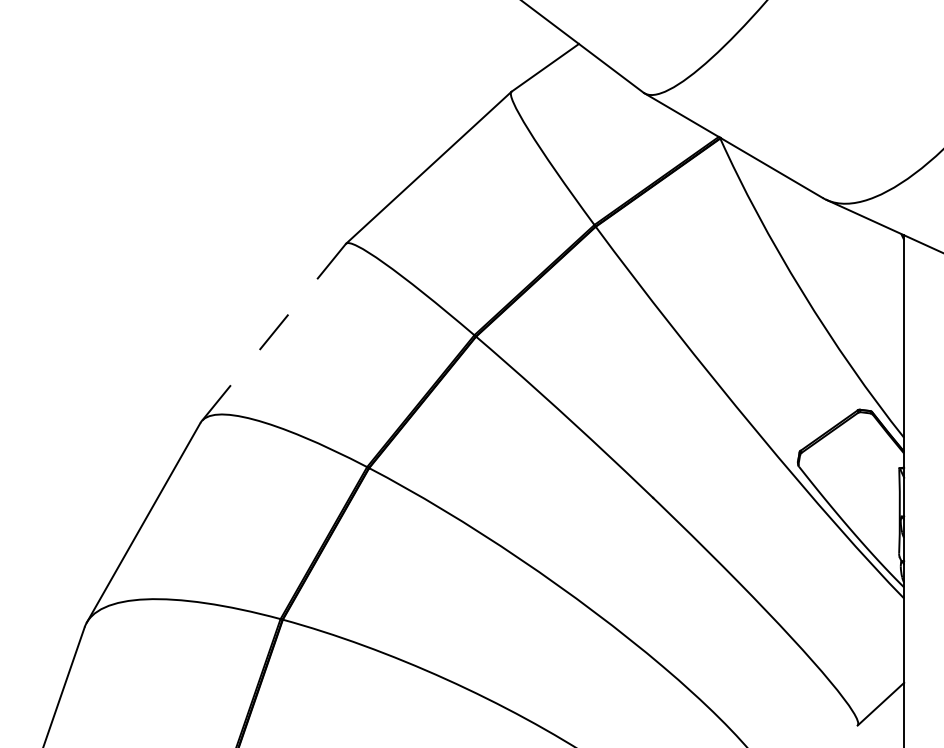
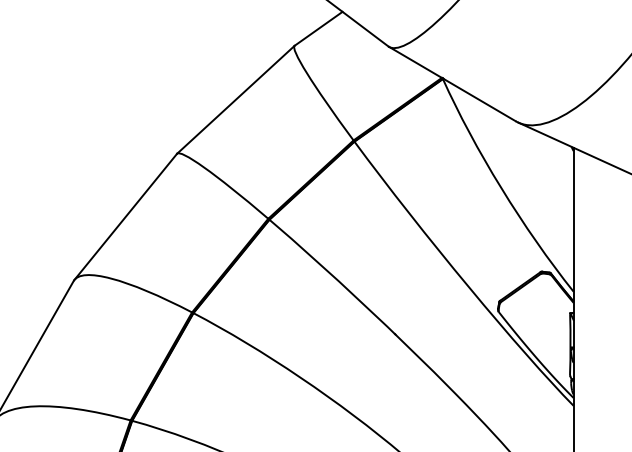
line: (273, 332) -> (125, 216), dashed -> solid

